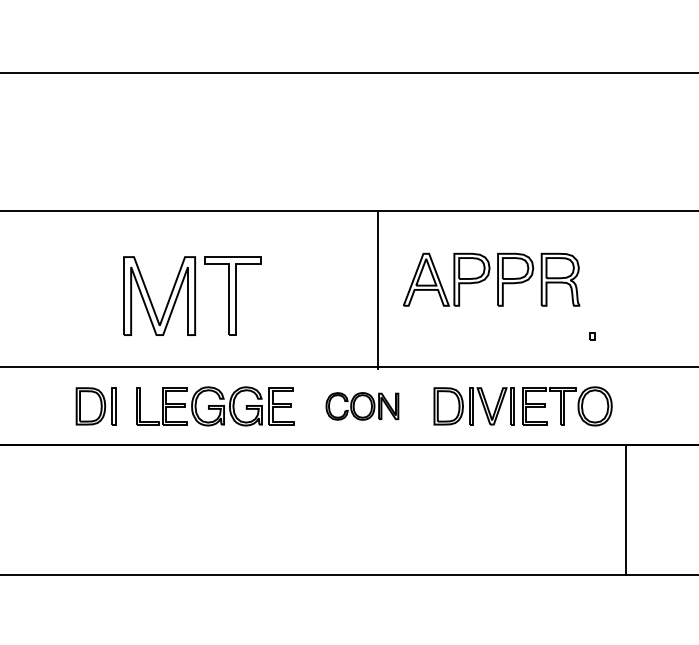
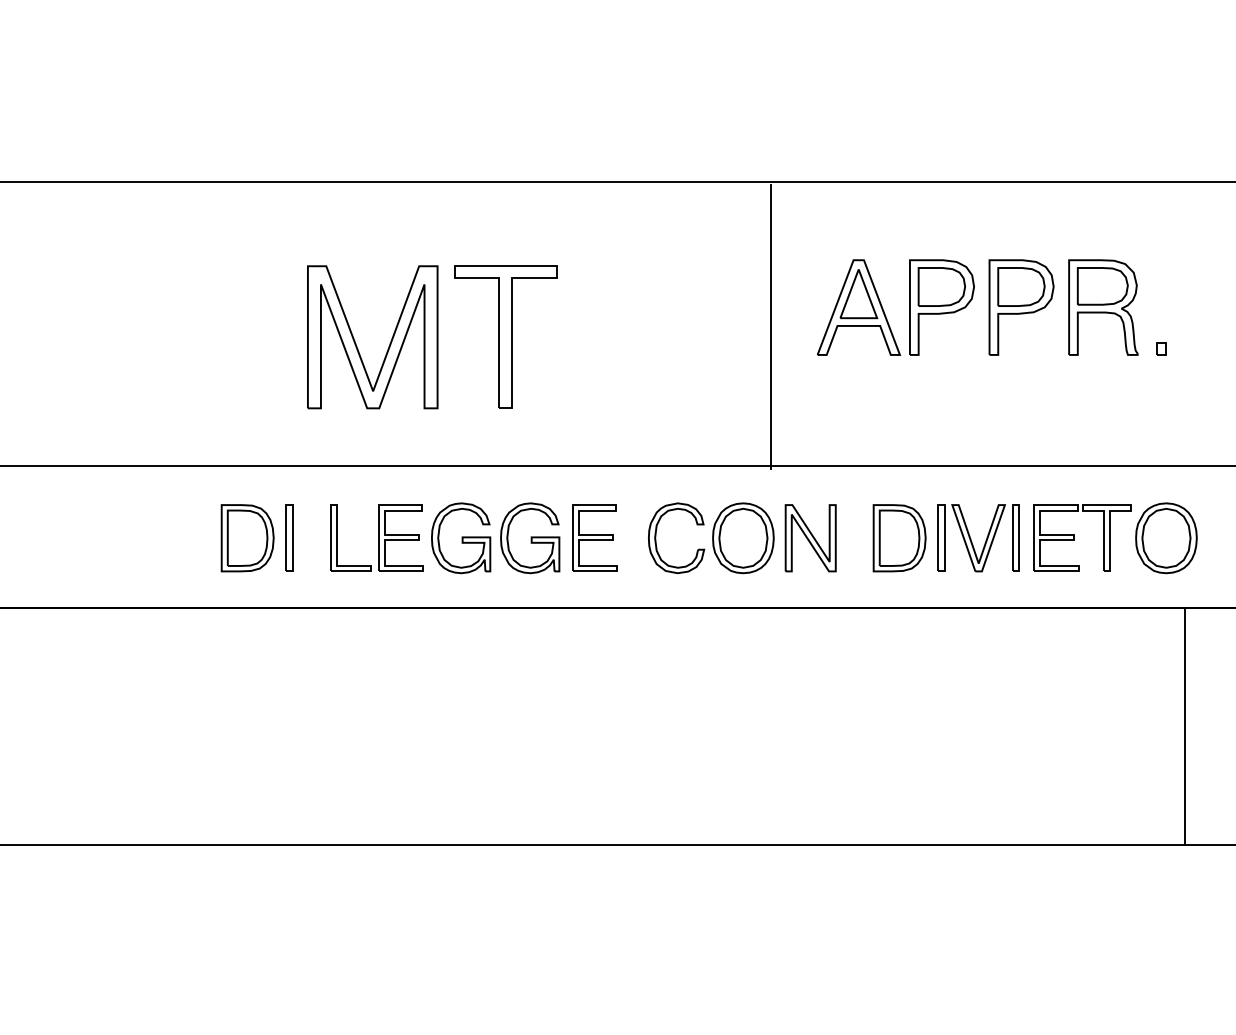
part: (592, 336) -> (1161, 348), moved
part: (362, 406) -> (742, 538), size x1.43
line: (625, 509) -> (1185, 726), moved

